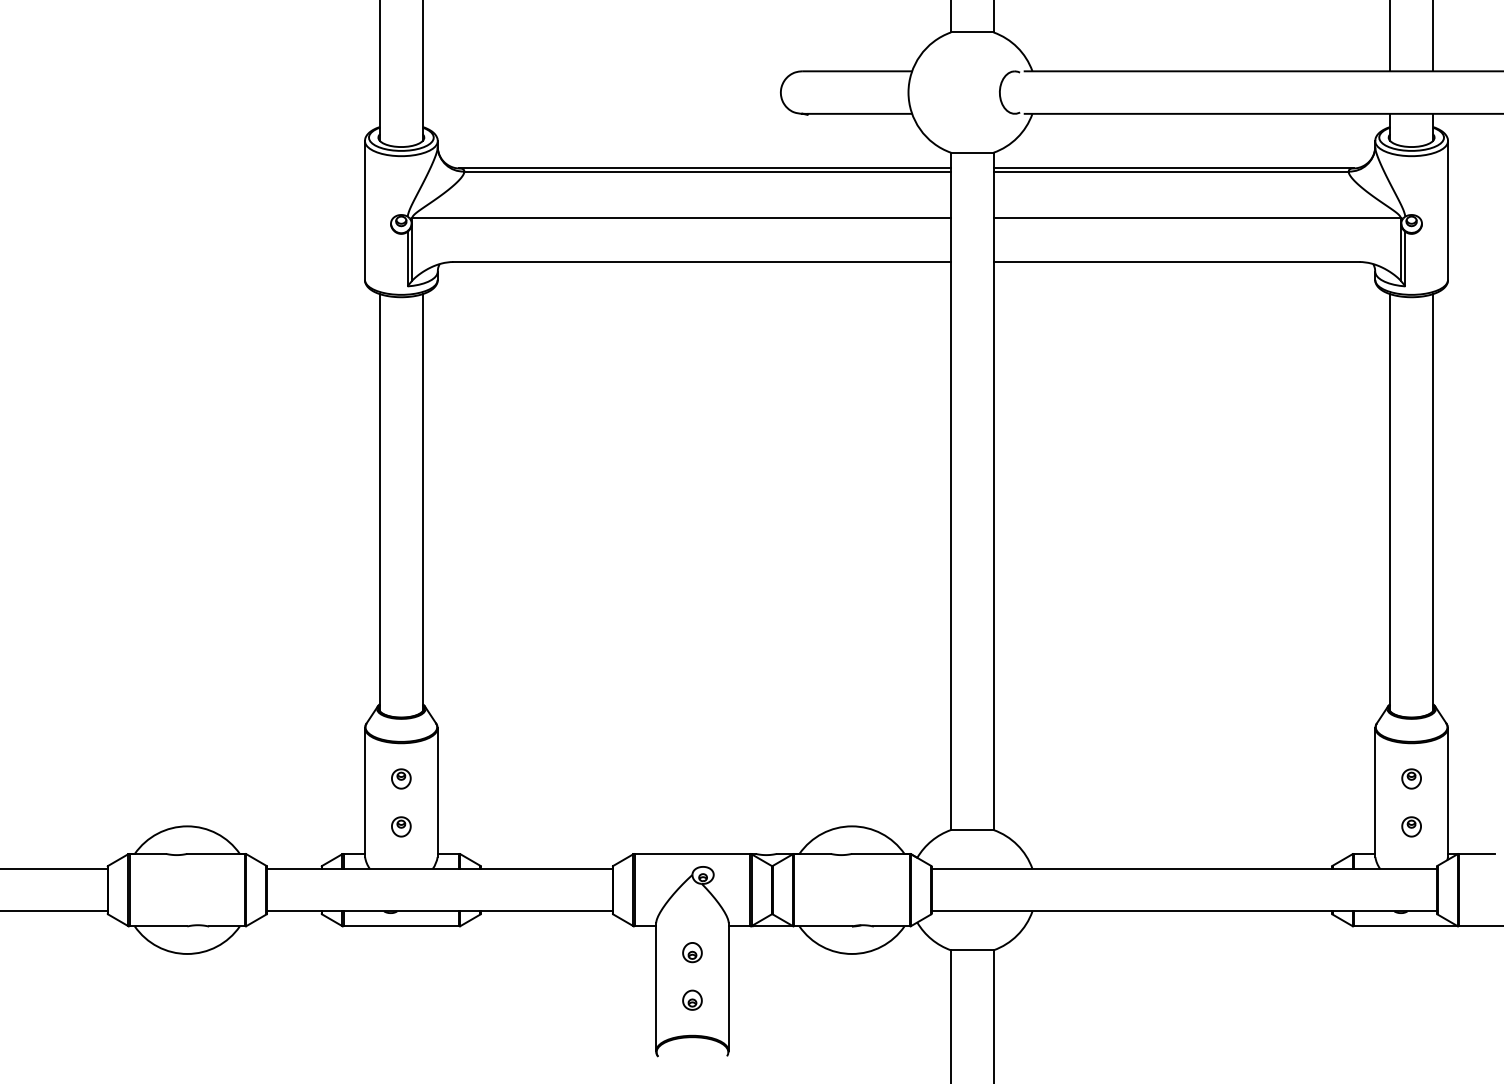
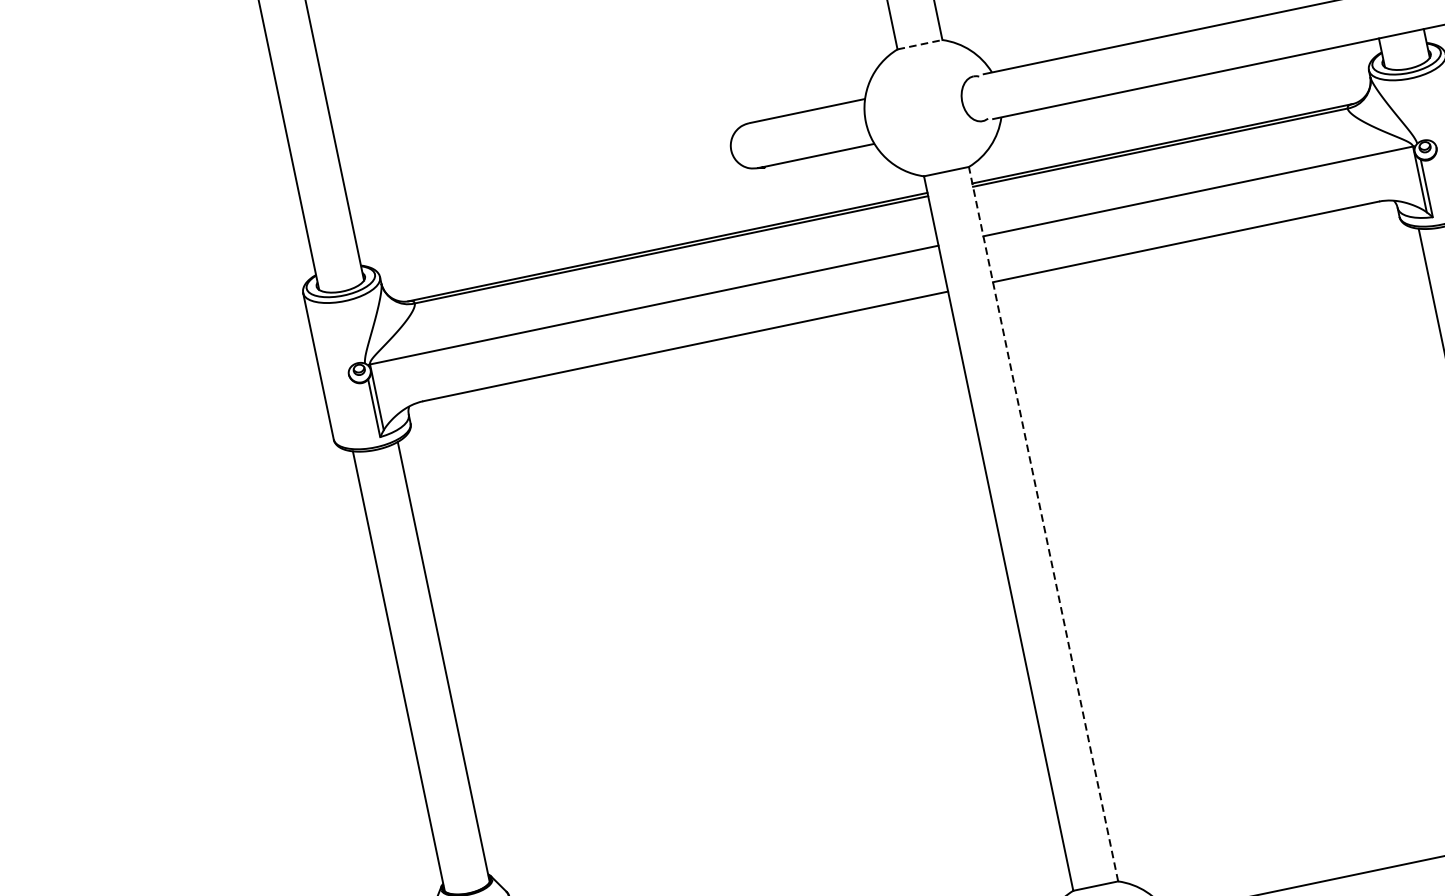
line: (972, 32) -> (920, 44), solid -> dashed
line: (993, 491) -> (1043, 524), solid -> dashed

